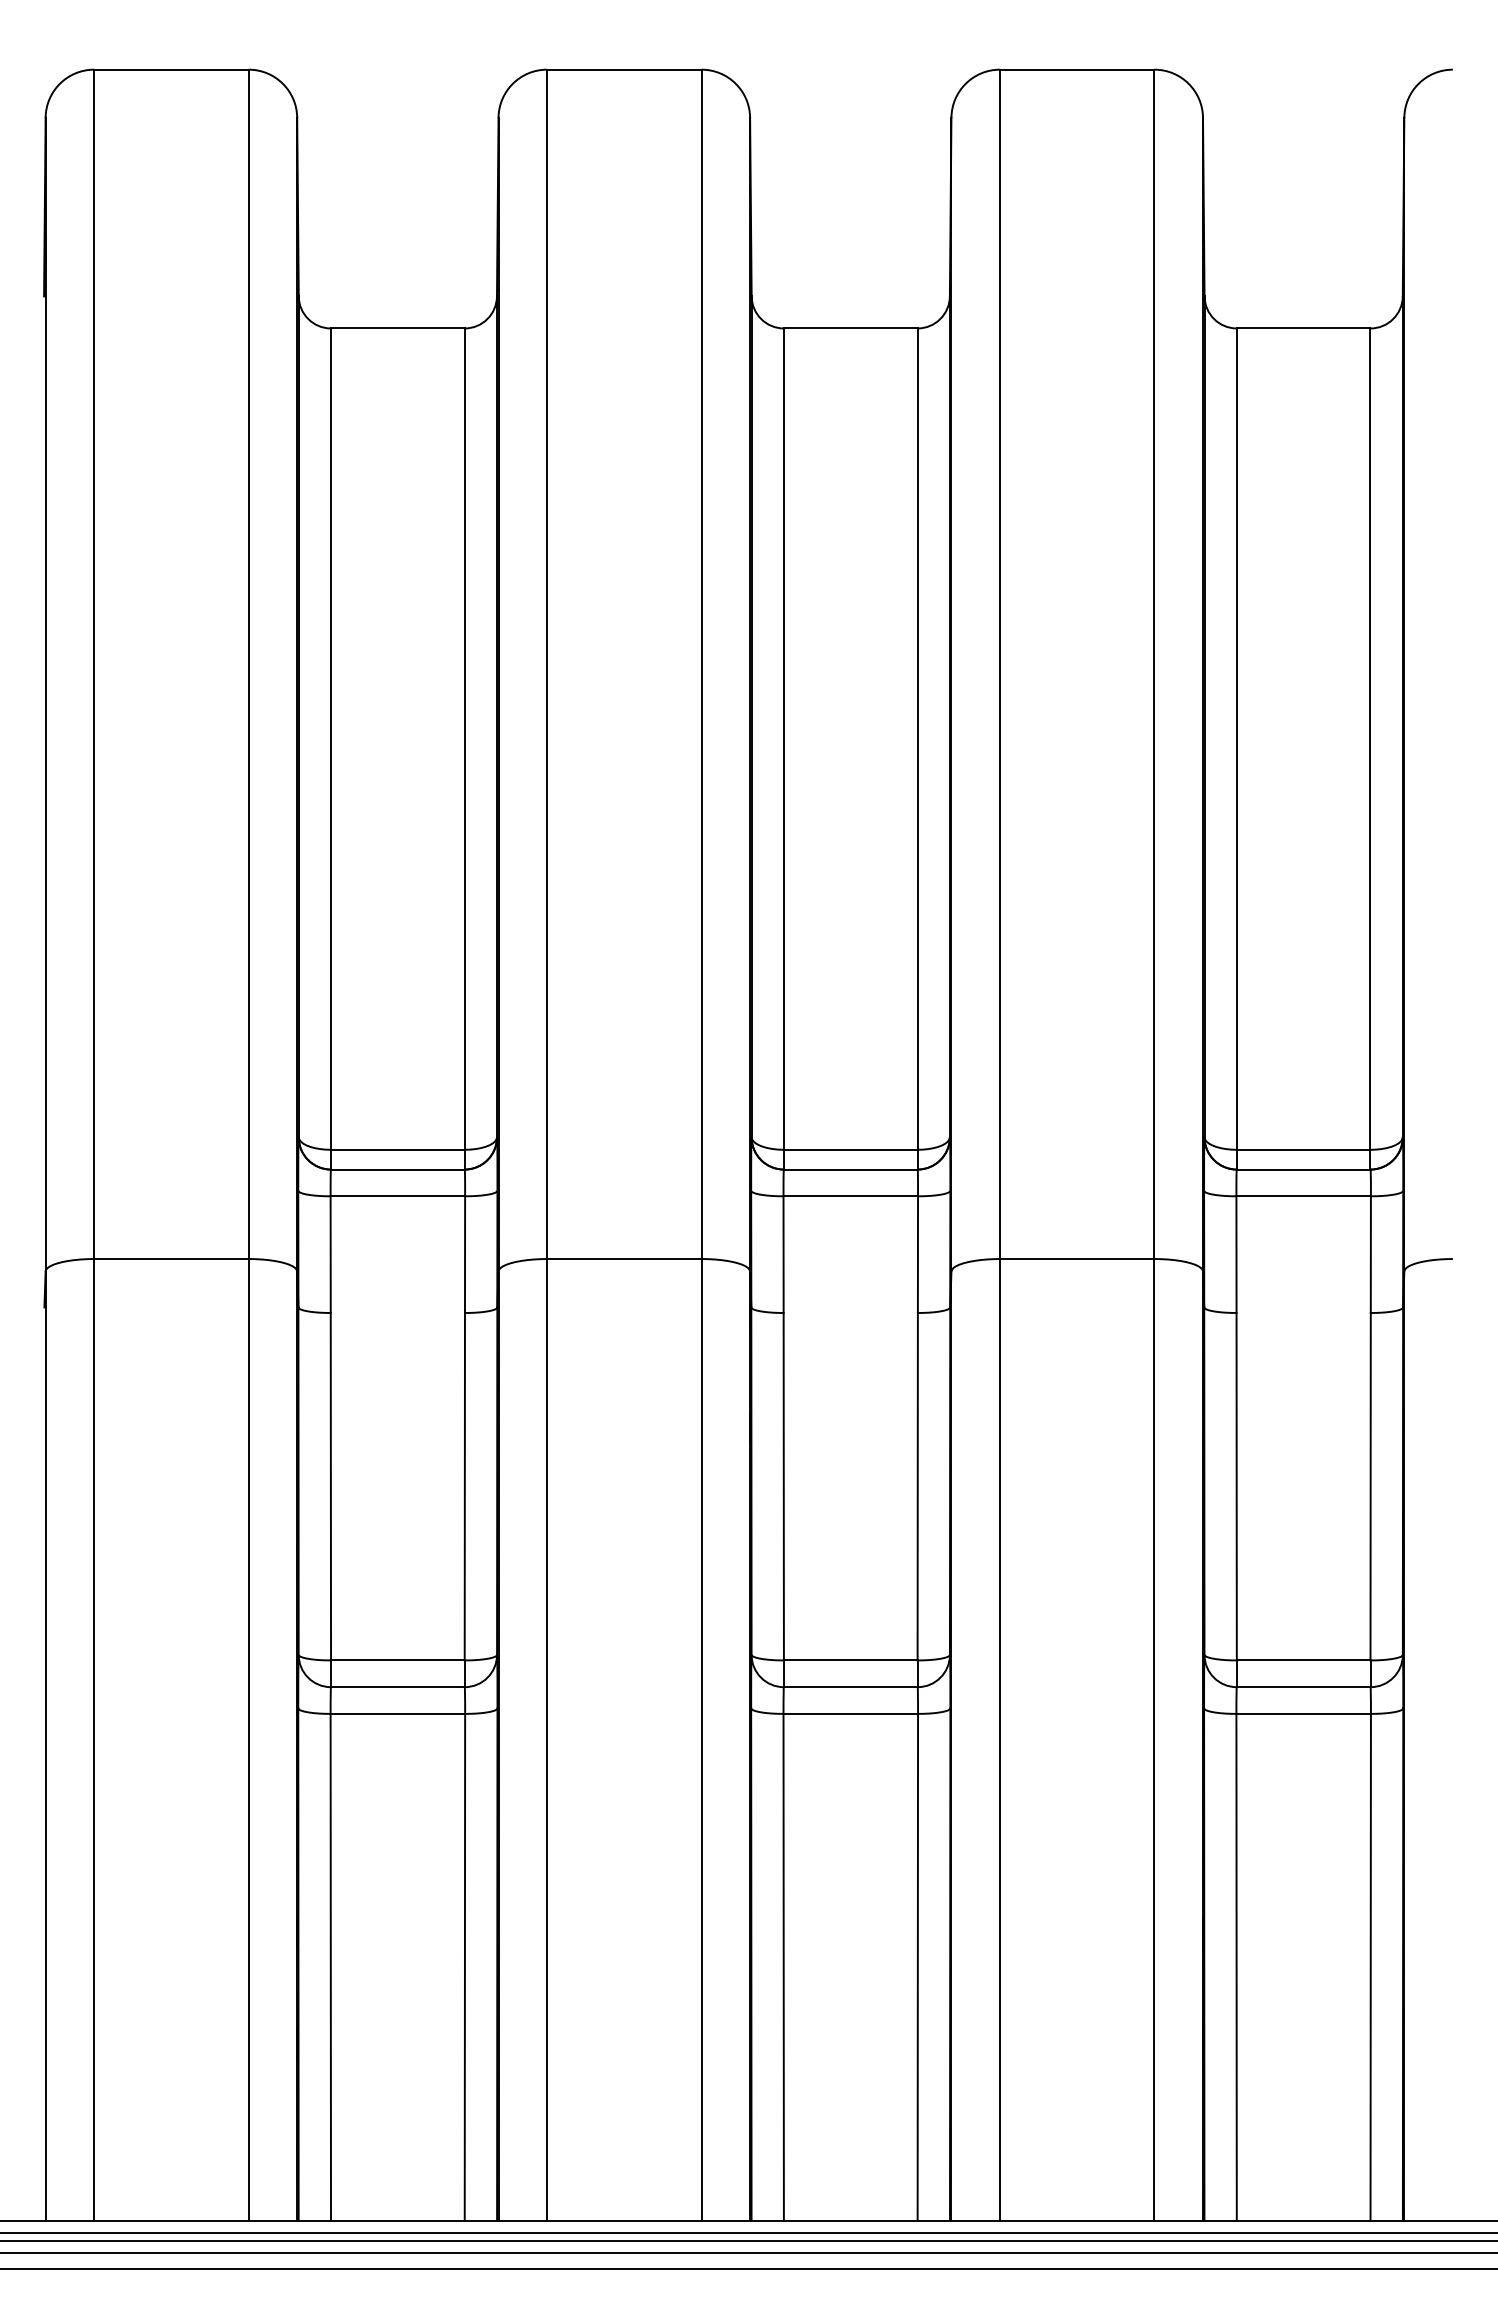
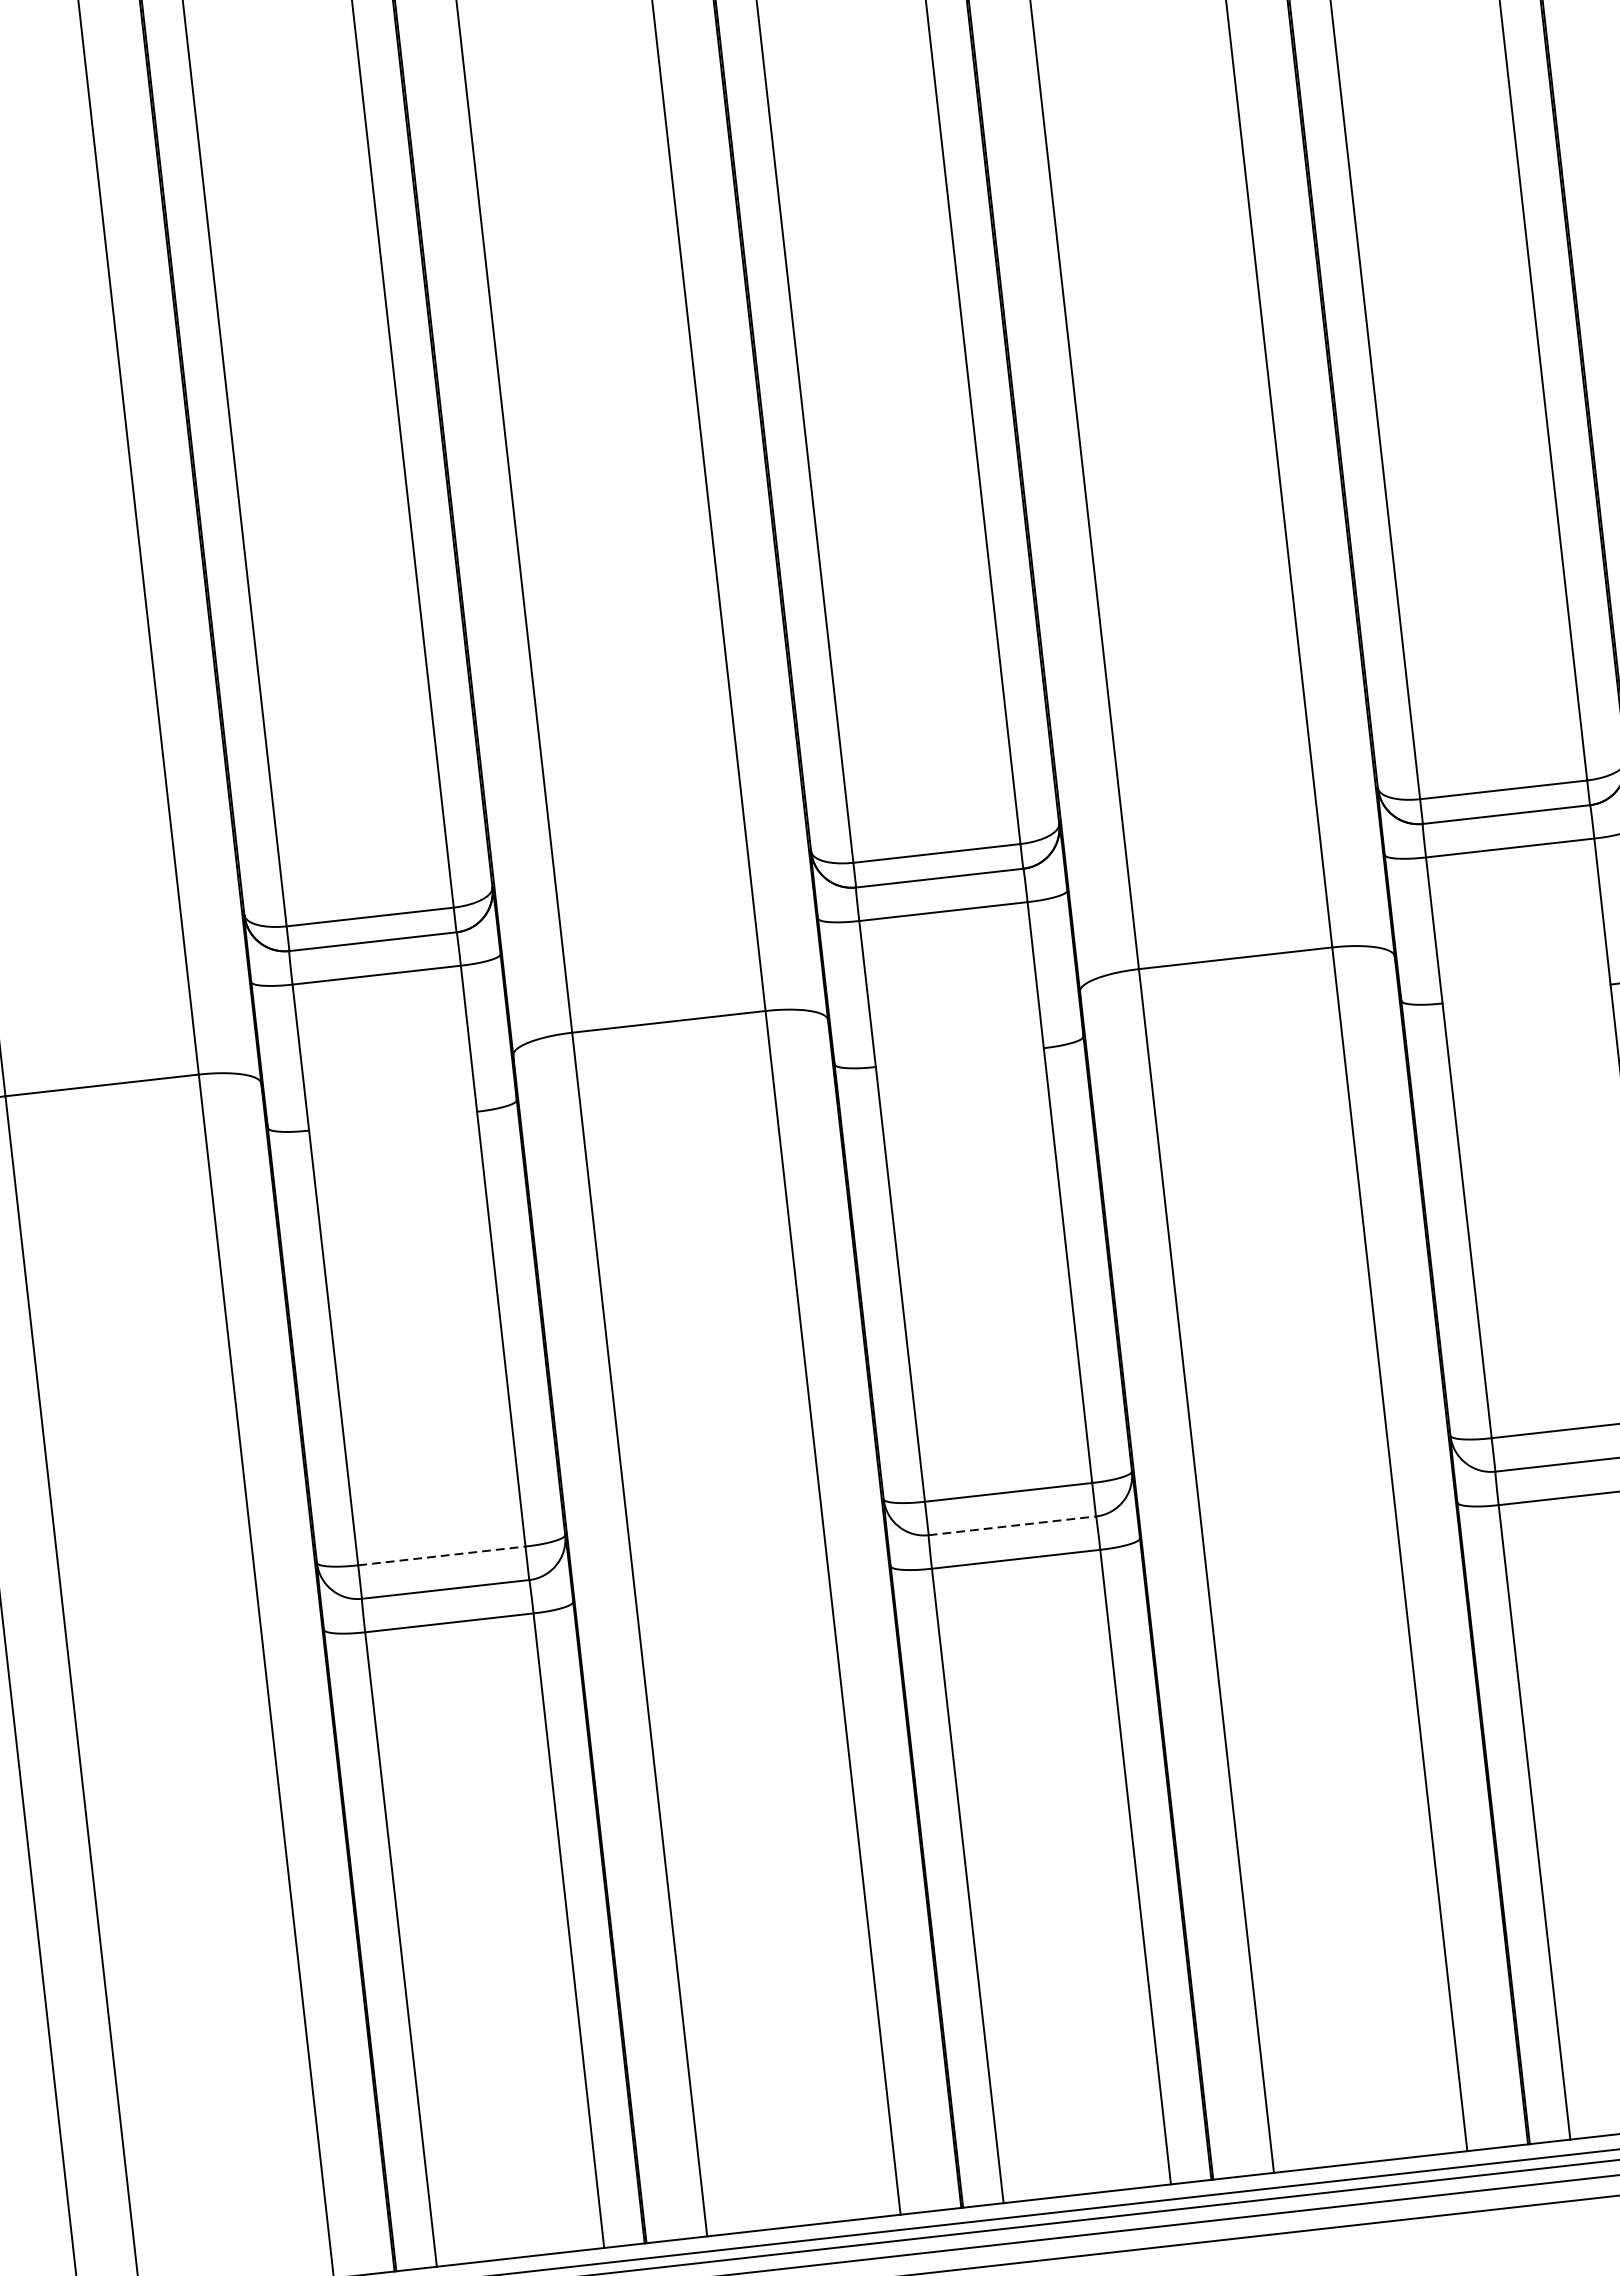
line: (397, 1660) -> (441, 1556), solid -> dashed
line: (850, 1687) -> (1012, 1526), solid -> dashed

